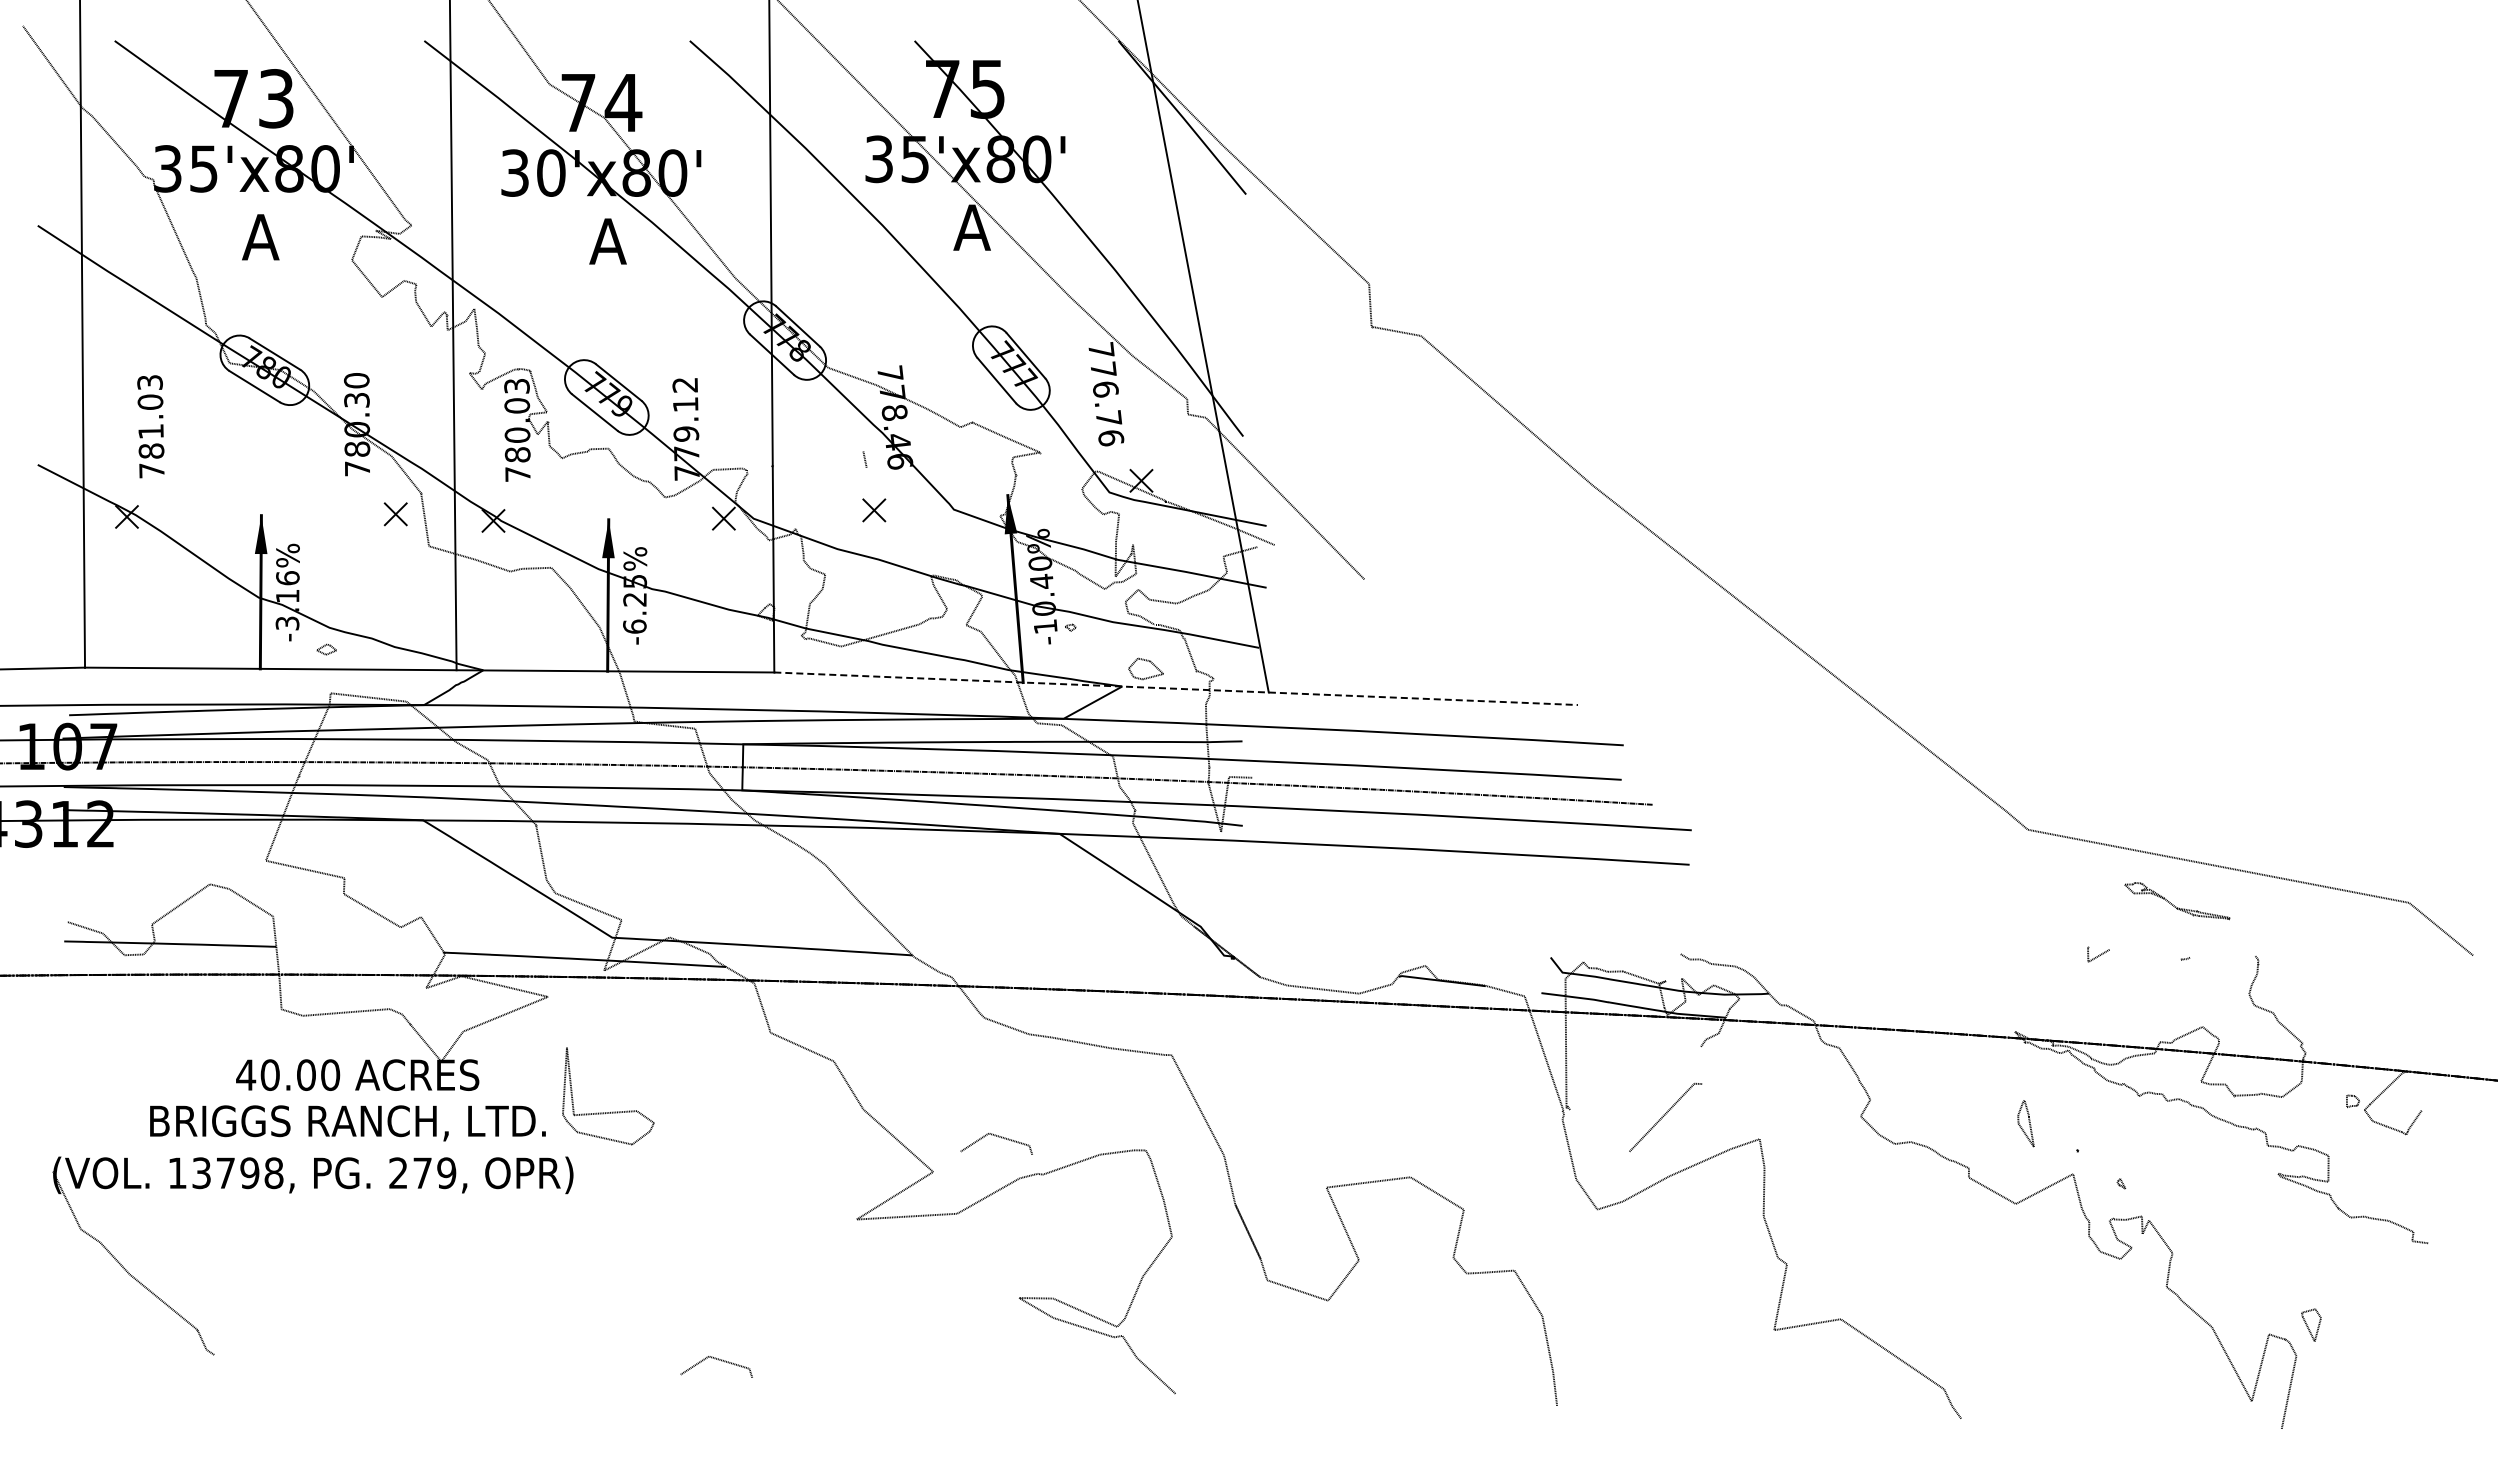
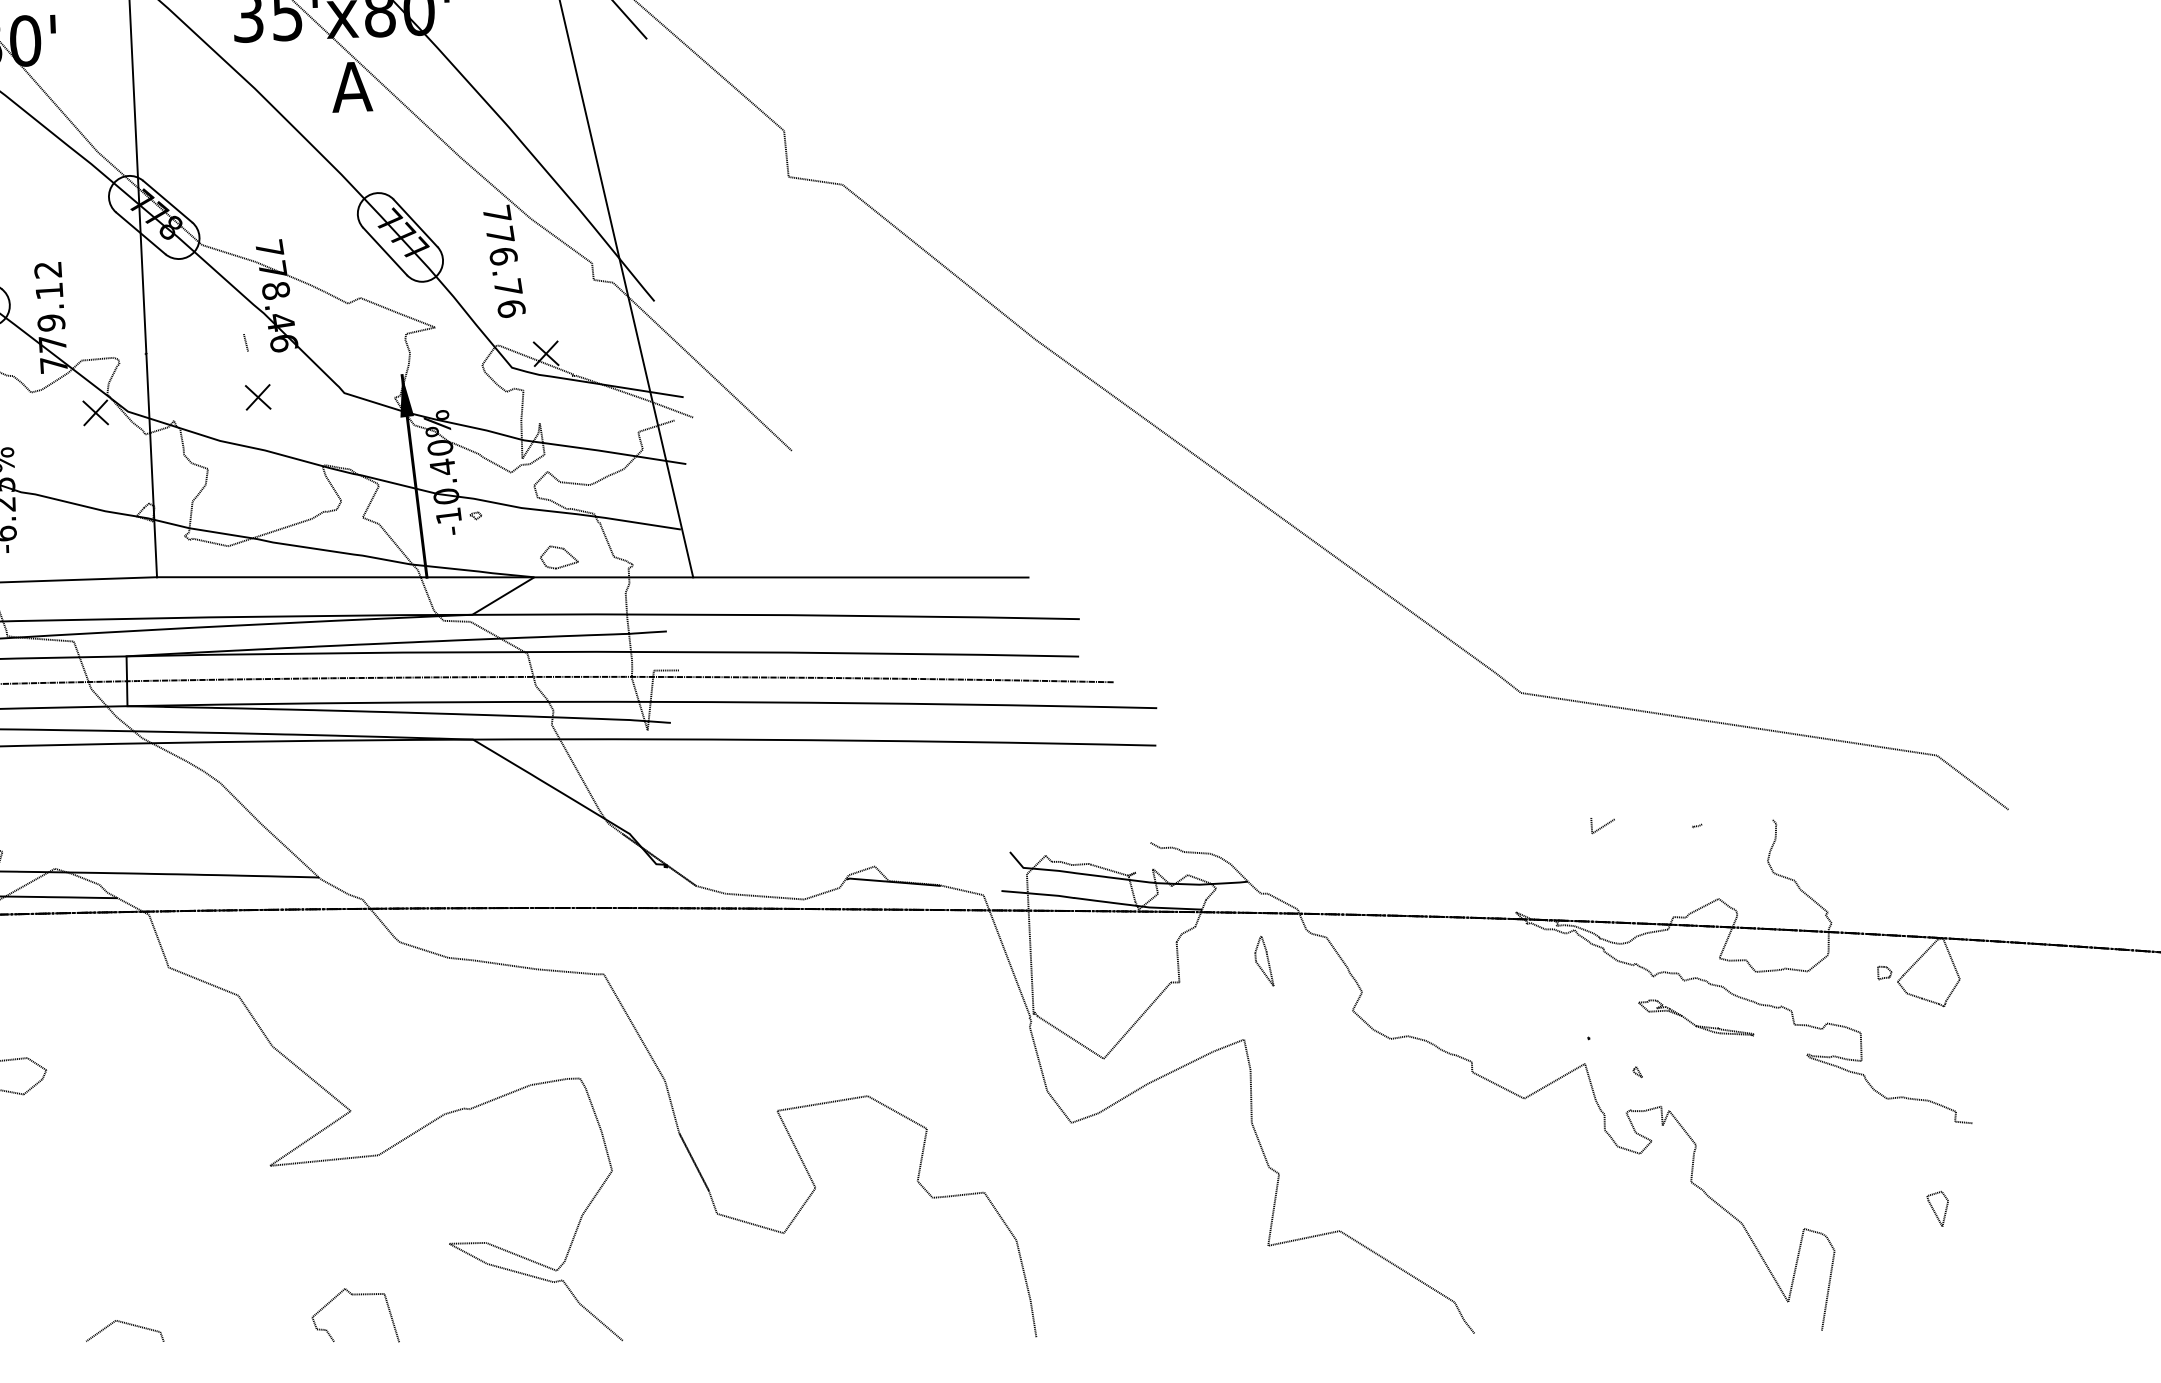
line: (1176, 688) -> (593, 577), dashed -> solid
part: (2177, 901) -> (1696, 1018), moved
line: (1701, 1065) -> (1177, 962), added
line: (2414, 1090) -> (1950, 958), added
part: (2025, 1123) -> (1263, 961), moved
line: (1599, 1130) -> (1070, 1037), added
line: (998, 1137) -> (419, 1070), removed
part: (2311, 1324) -> (1938, 1208), moved
part: (929, 1342) -> (354, 1295), added

